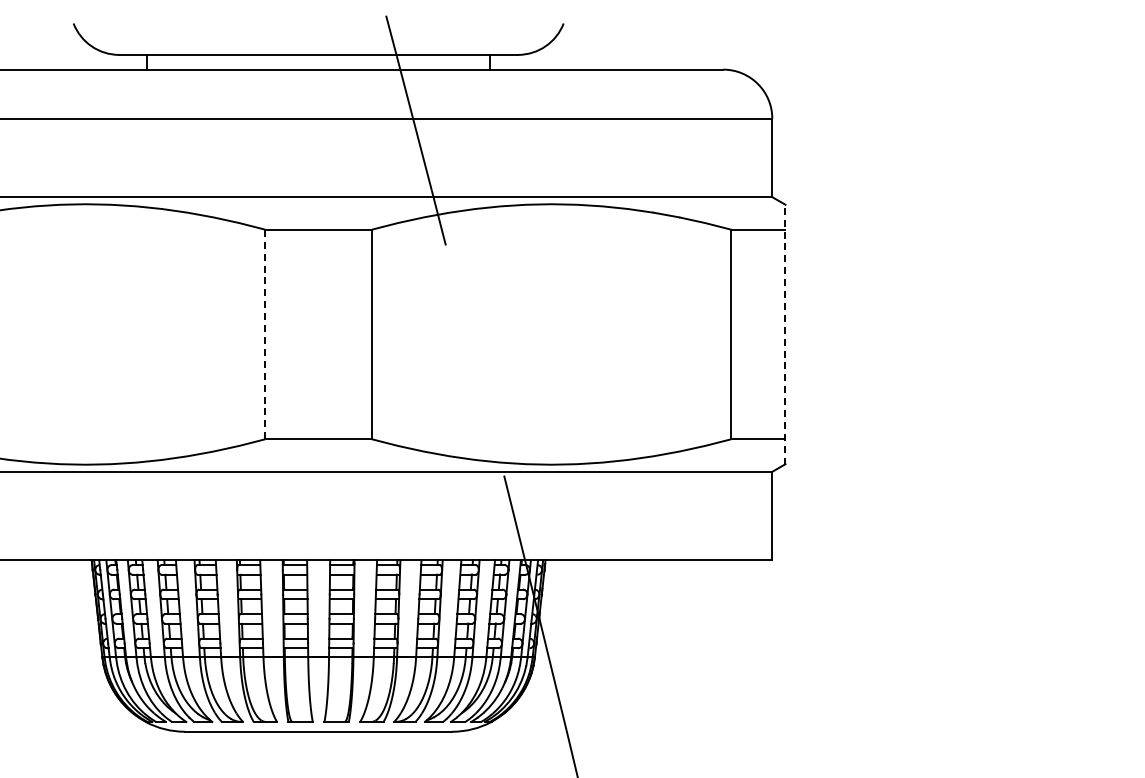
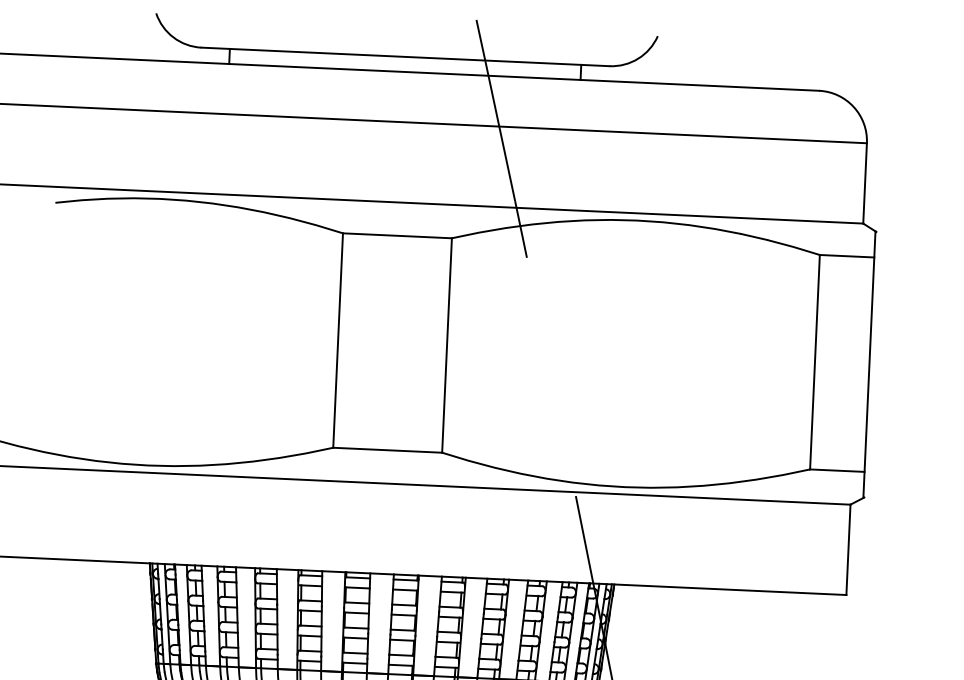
line: (784, 333) -> (869, 363), dashed -> solid
line: (265, 334) -> (338, 340), dashed -> solid

